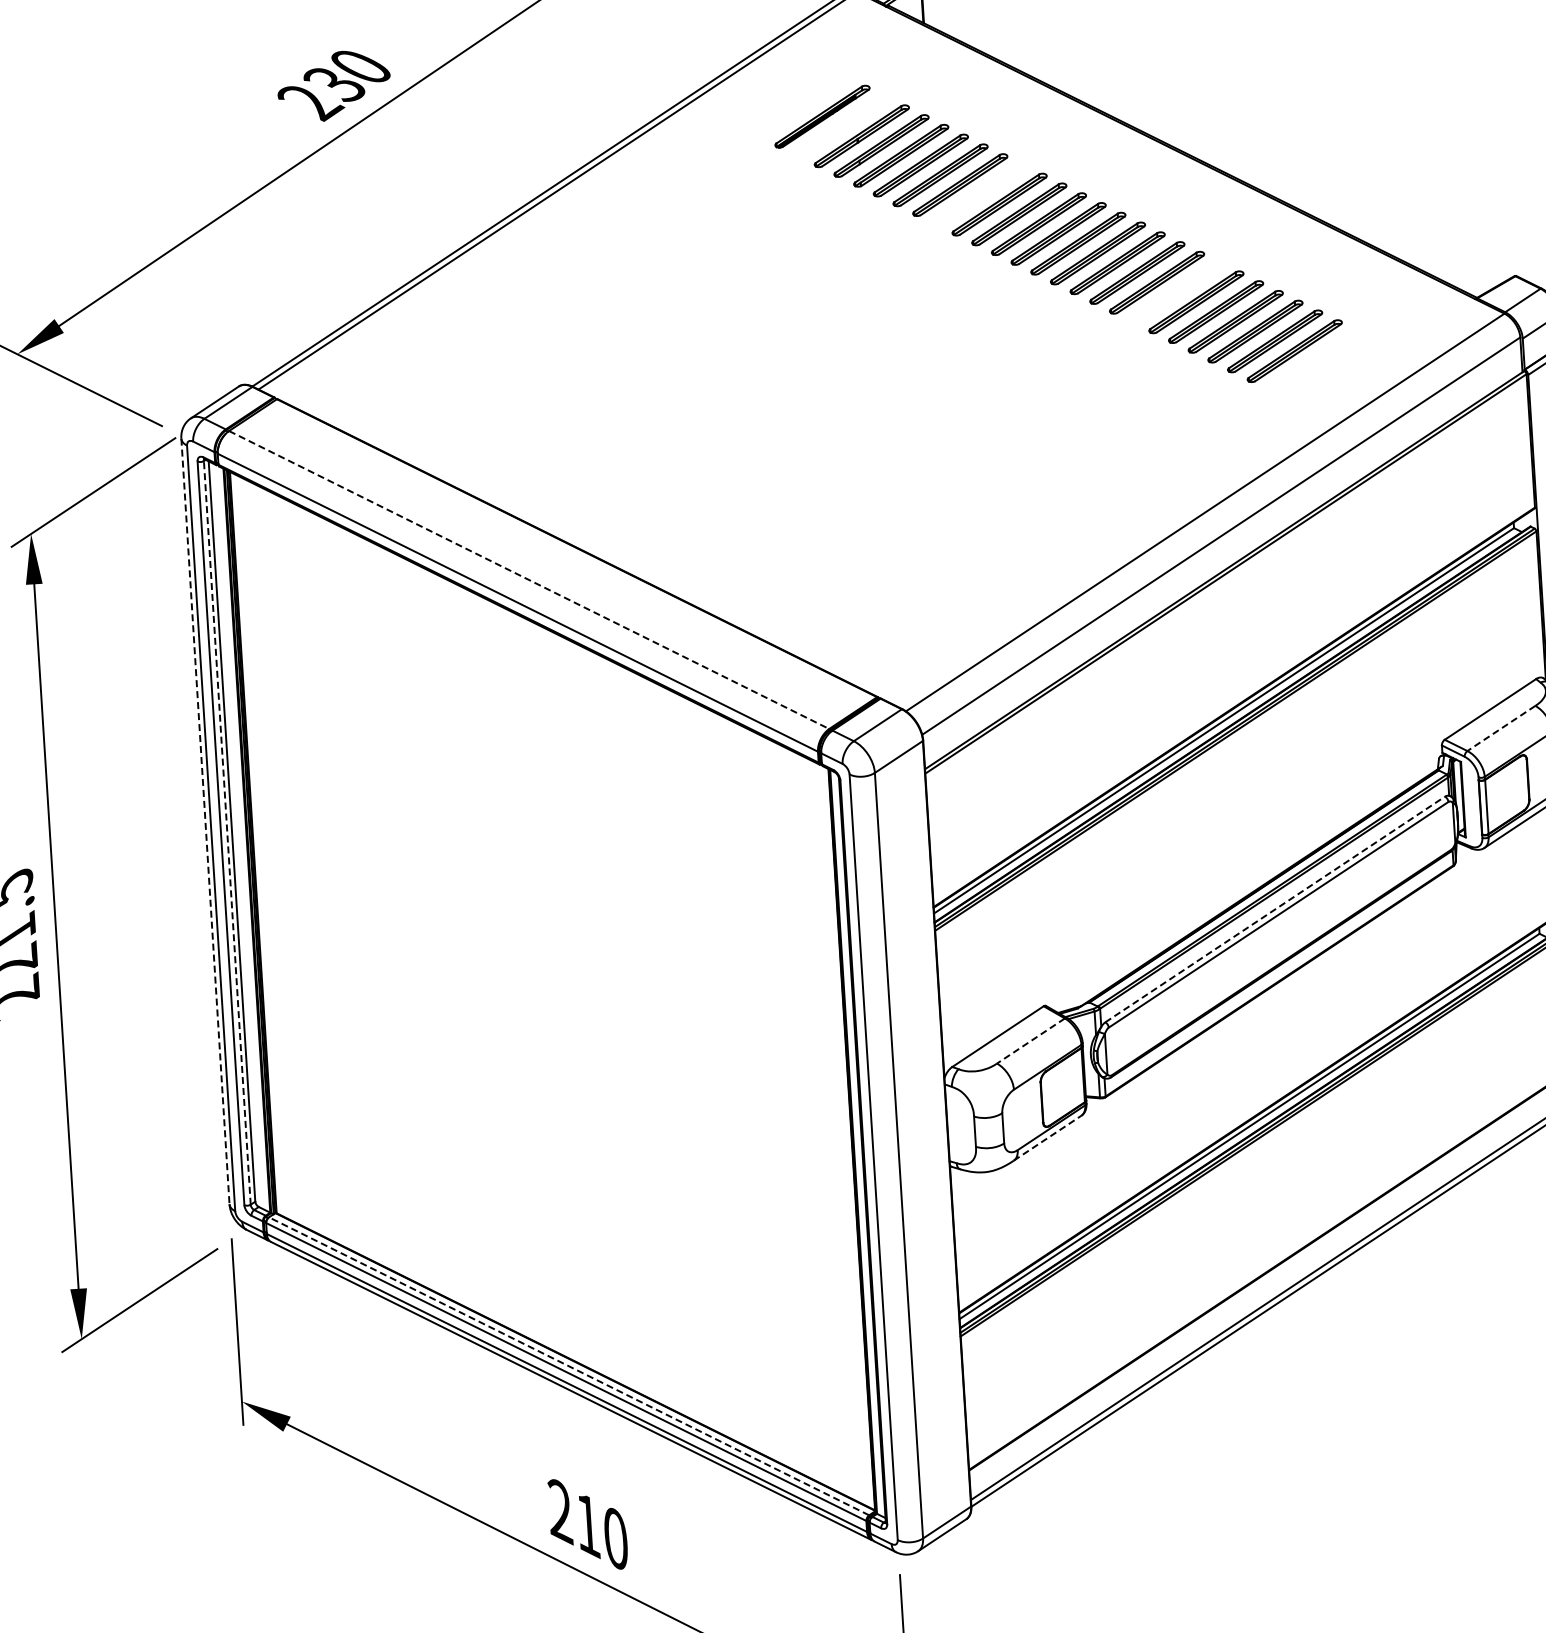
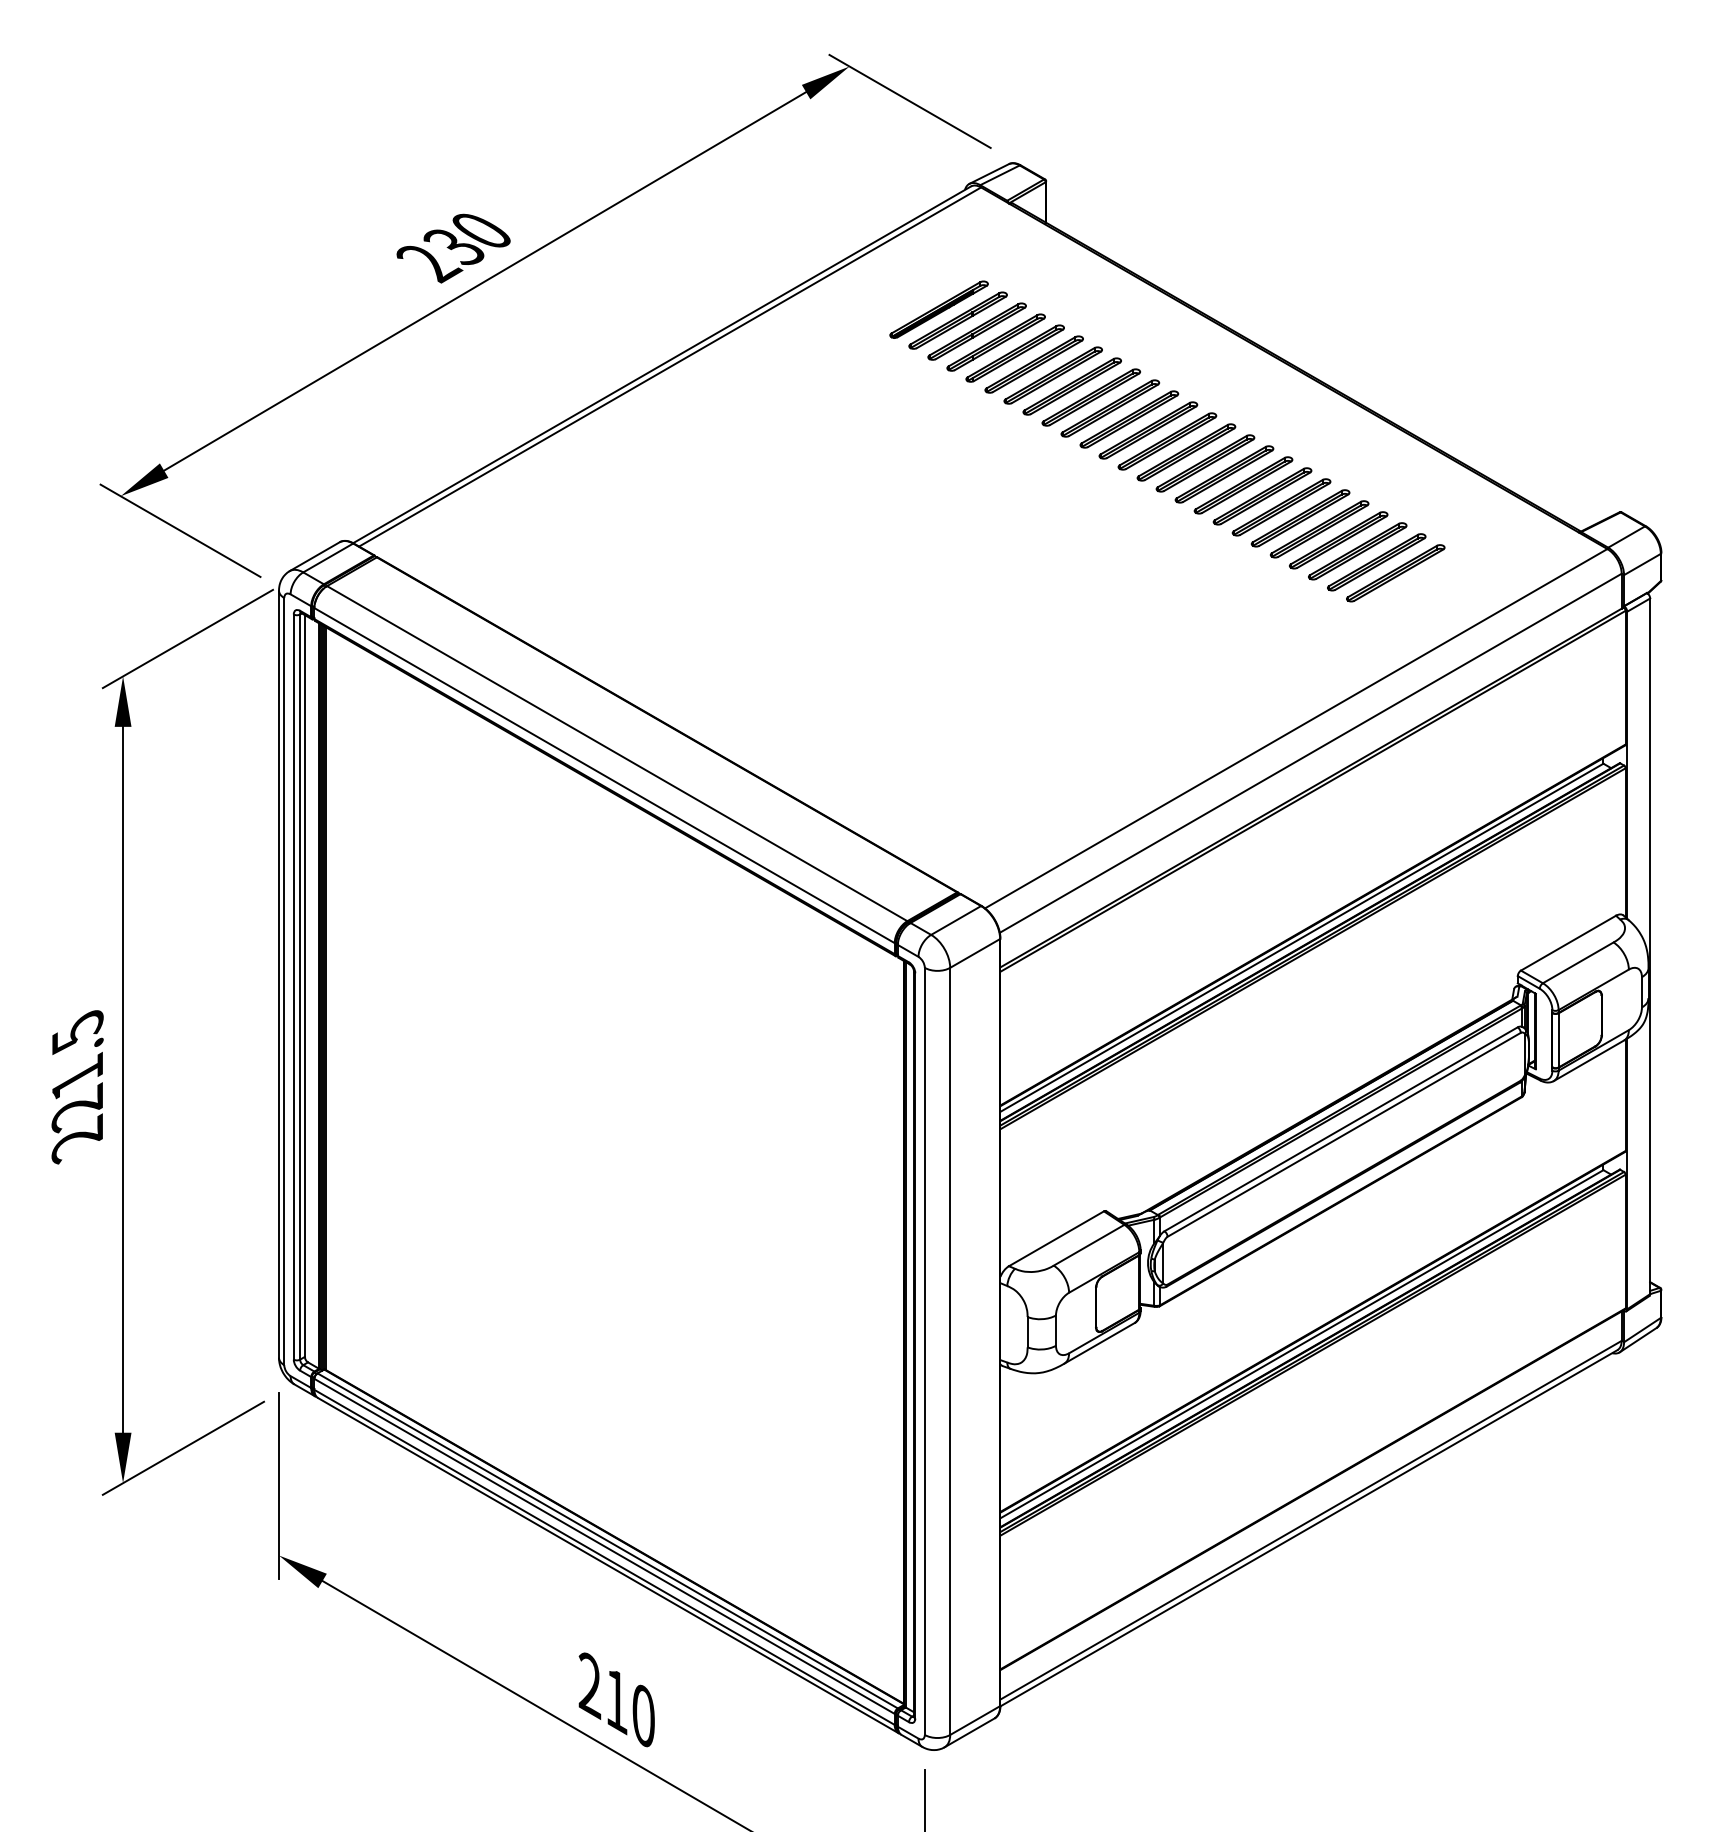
part: (841, 126) -> (957, 320), added
part: (979, 194) -> (1090, 397), added
part: (1176, 292) -> (1281, 507), added
line: (529, 579) -> (617, 753), dashed -> solid
line: (1501, 728) -> (1578, 962), dashed -> solid
line: (205, 821) -> (279, 974), dashed -> solid
line: (227, 833) -> (300, 987), dashed -> solid
line: (1275, 909) -> (1341, 1129), dashed -> solid
line: (1031, 1041) -> (1089, 1245), dashed -> solid
line: (1047, 1138) -> (1099, 1343), dashed -> solid
line: (568, 1365) -> (607, 1540), dashed -> solid

